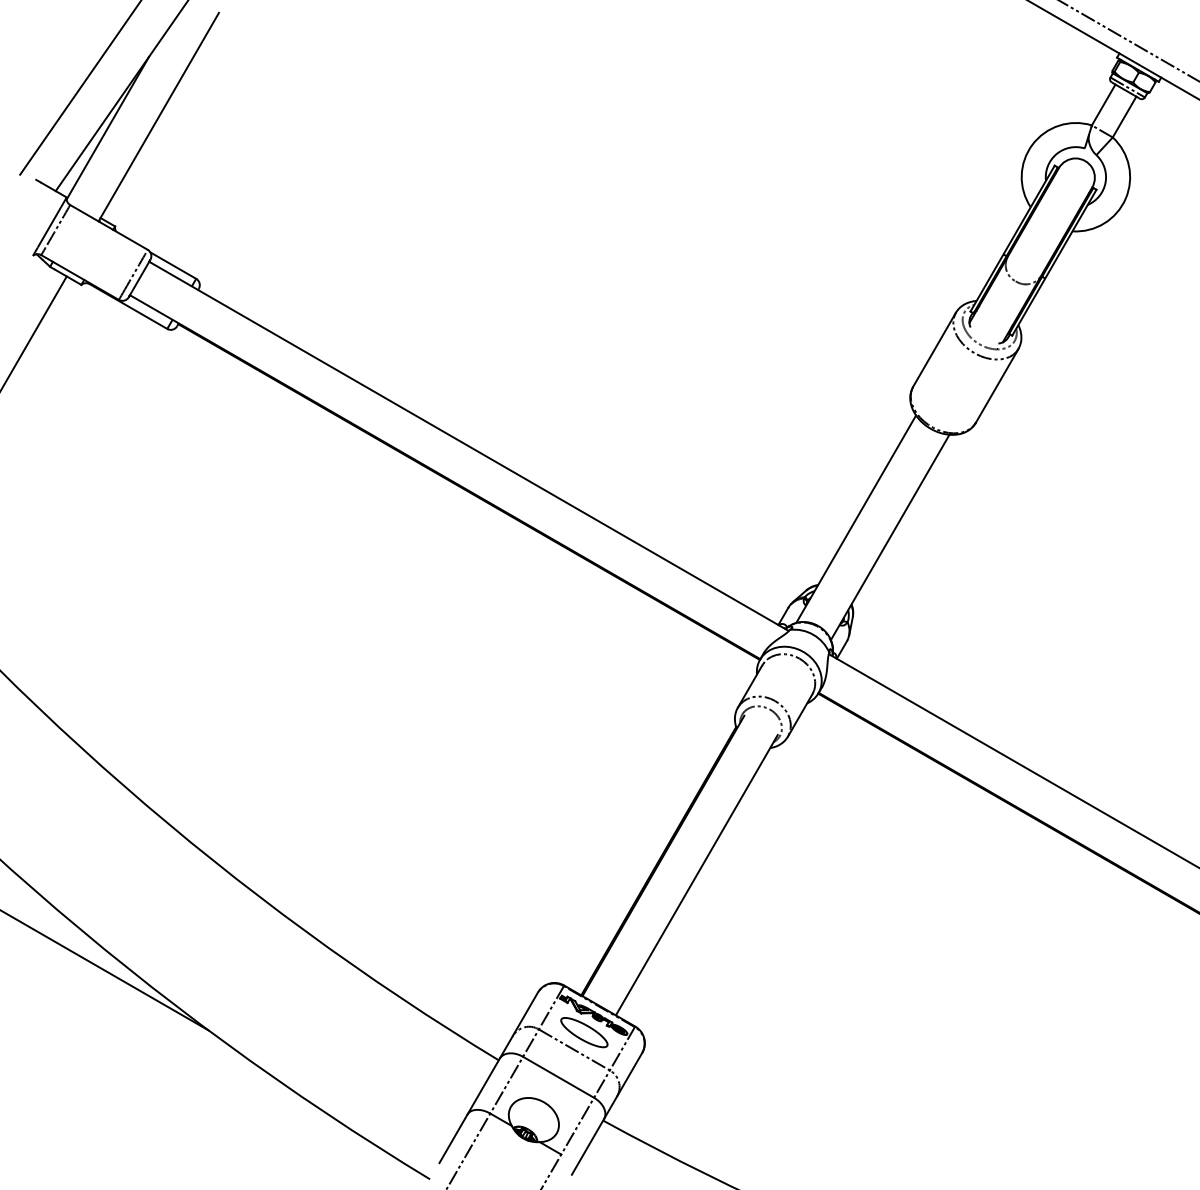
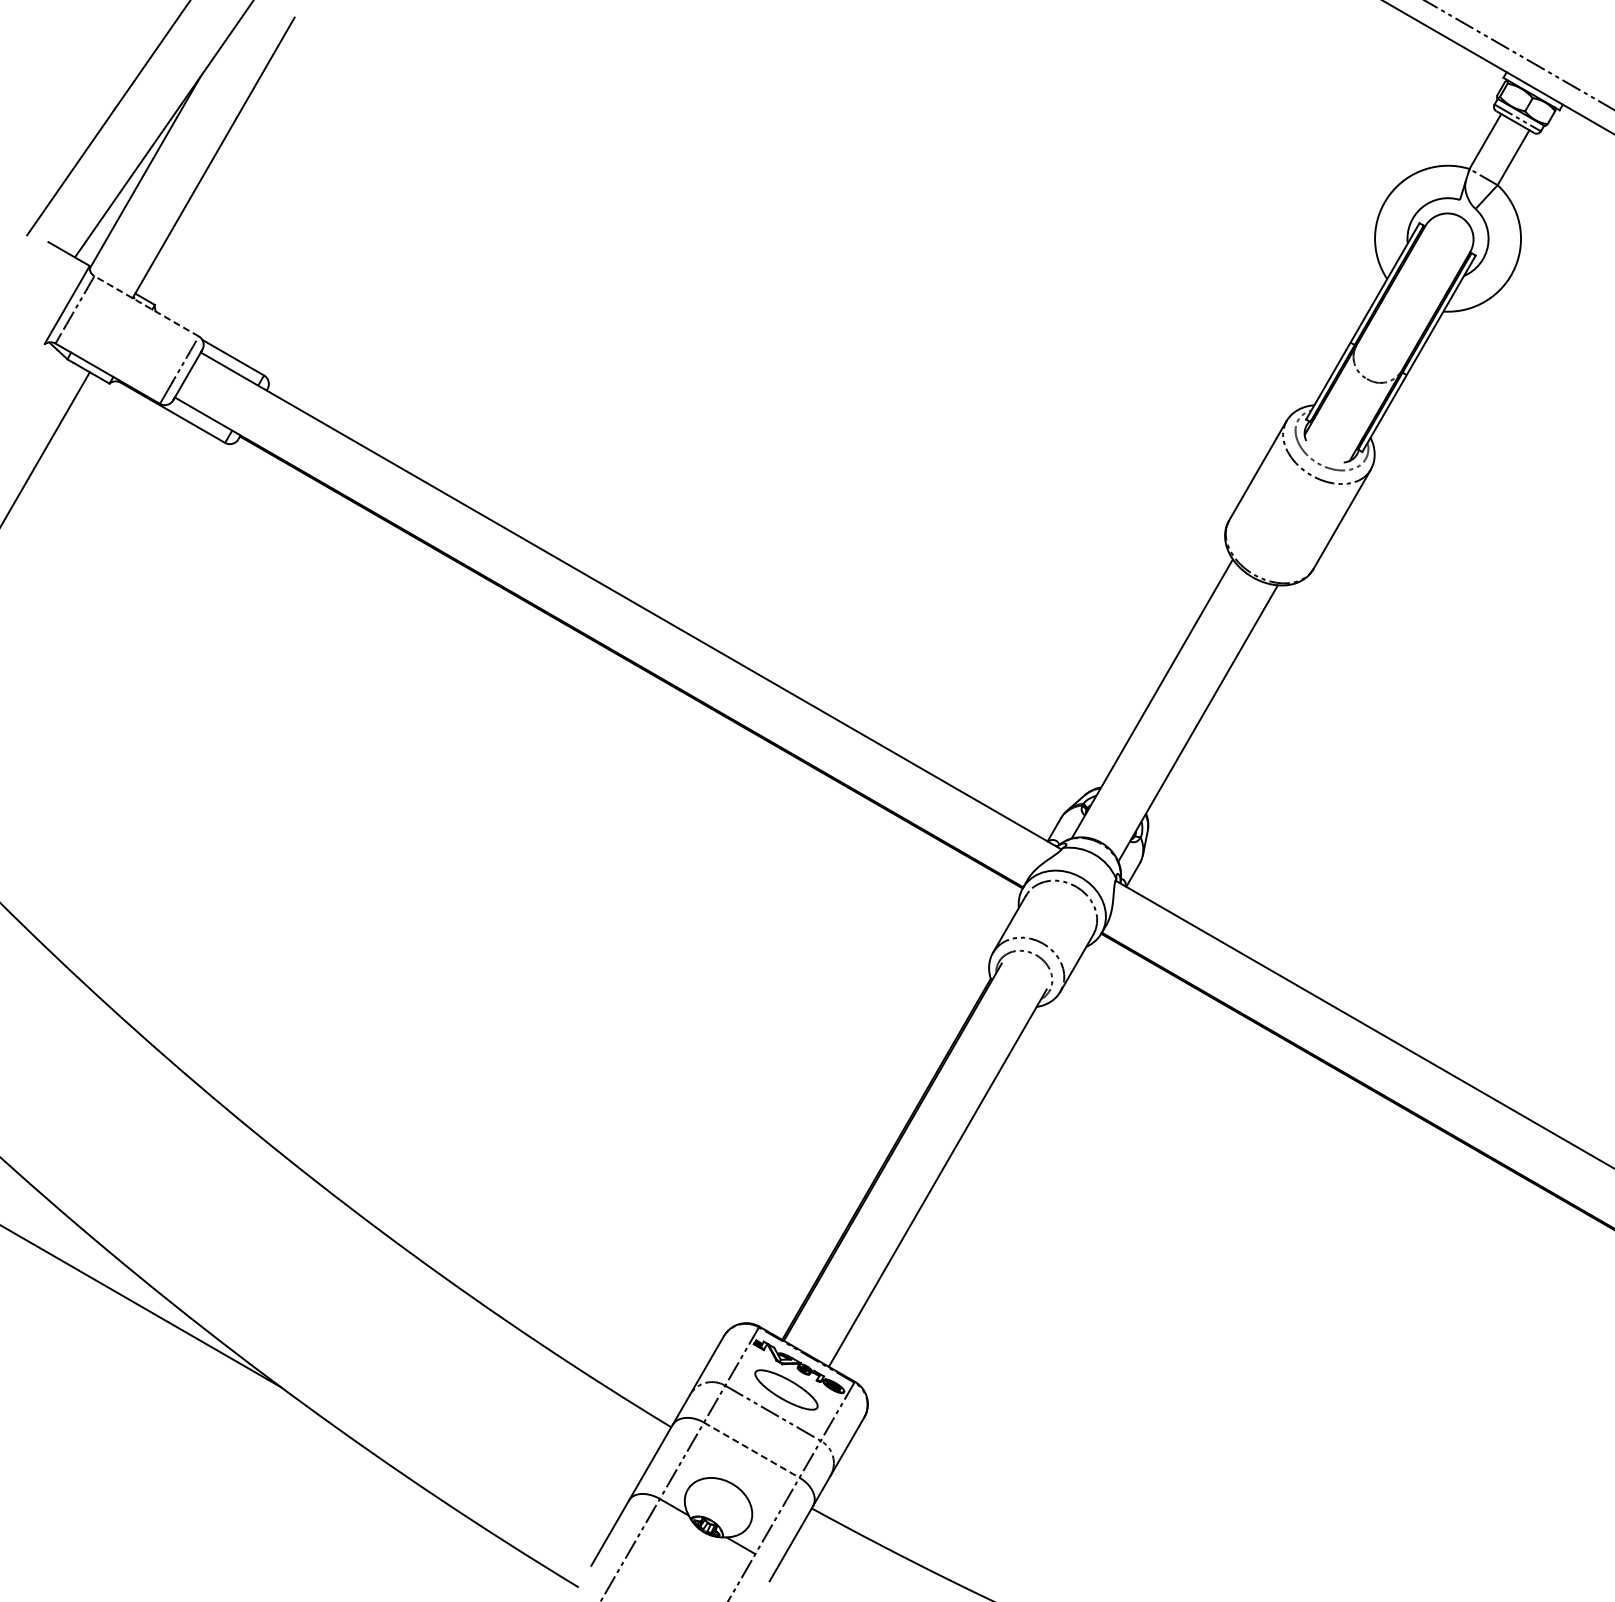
line: (108, 227) -> (146, 306), solid -> dashed
line: (559, 1077) -> (752, 1450), solid -> dashed

